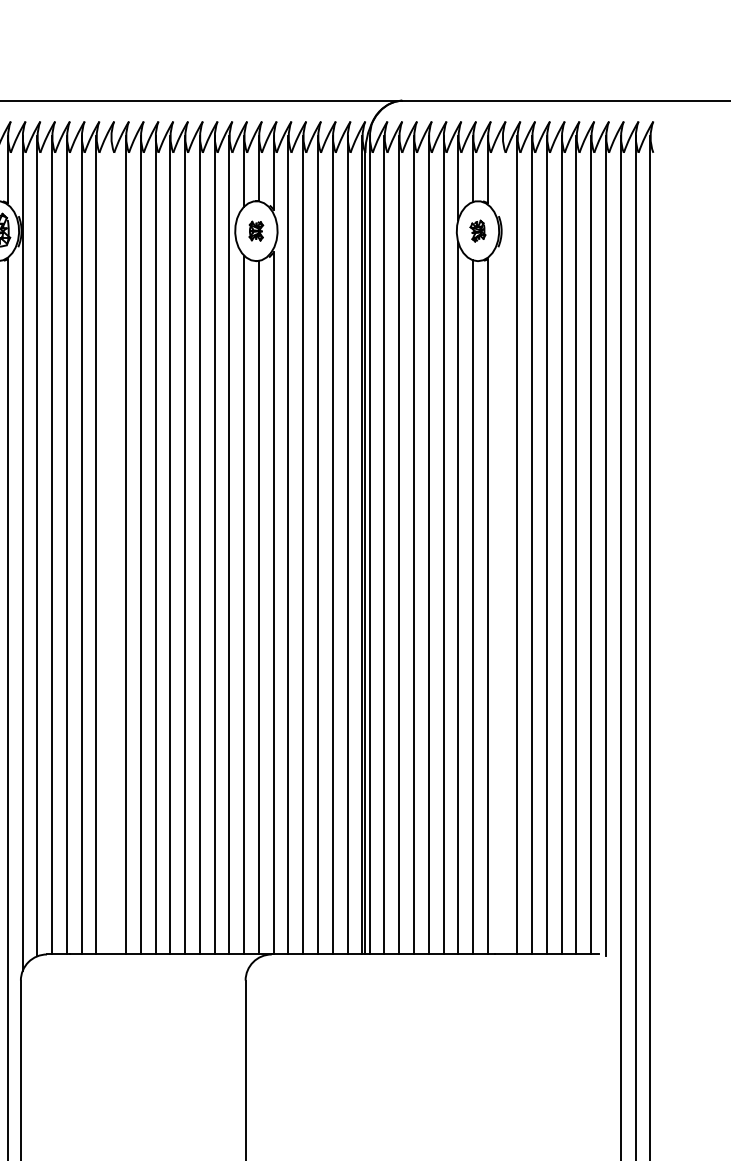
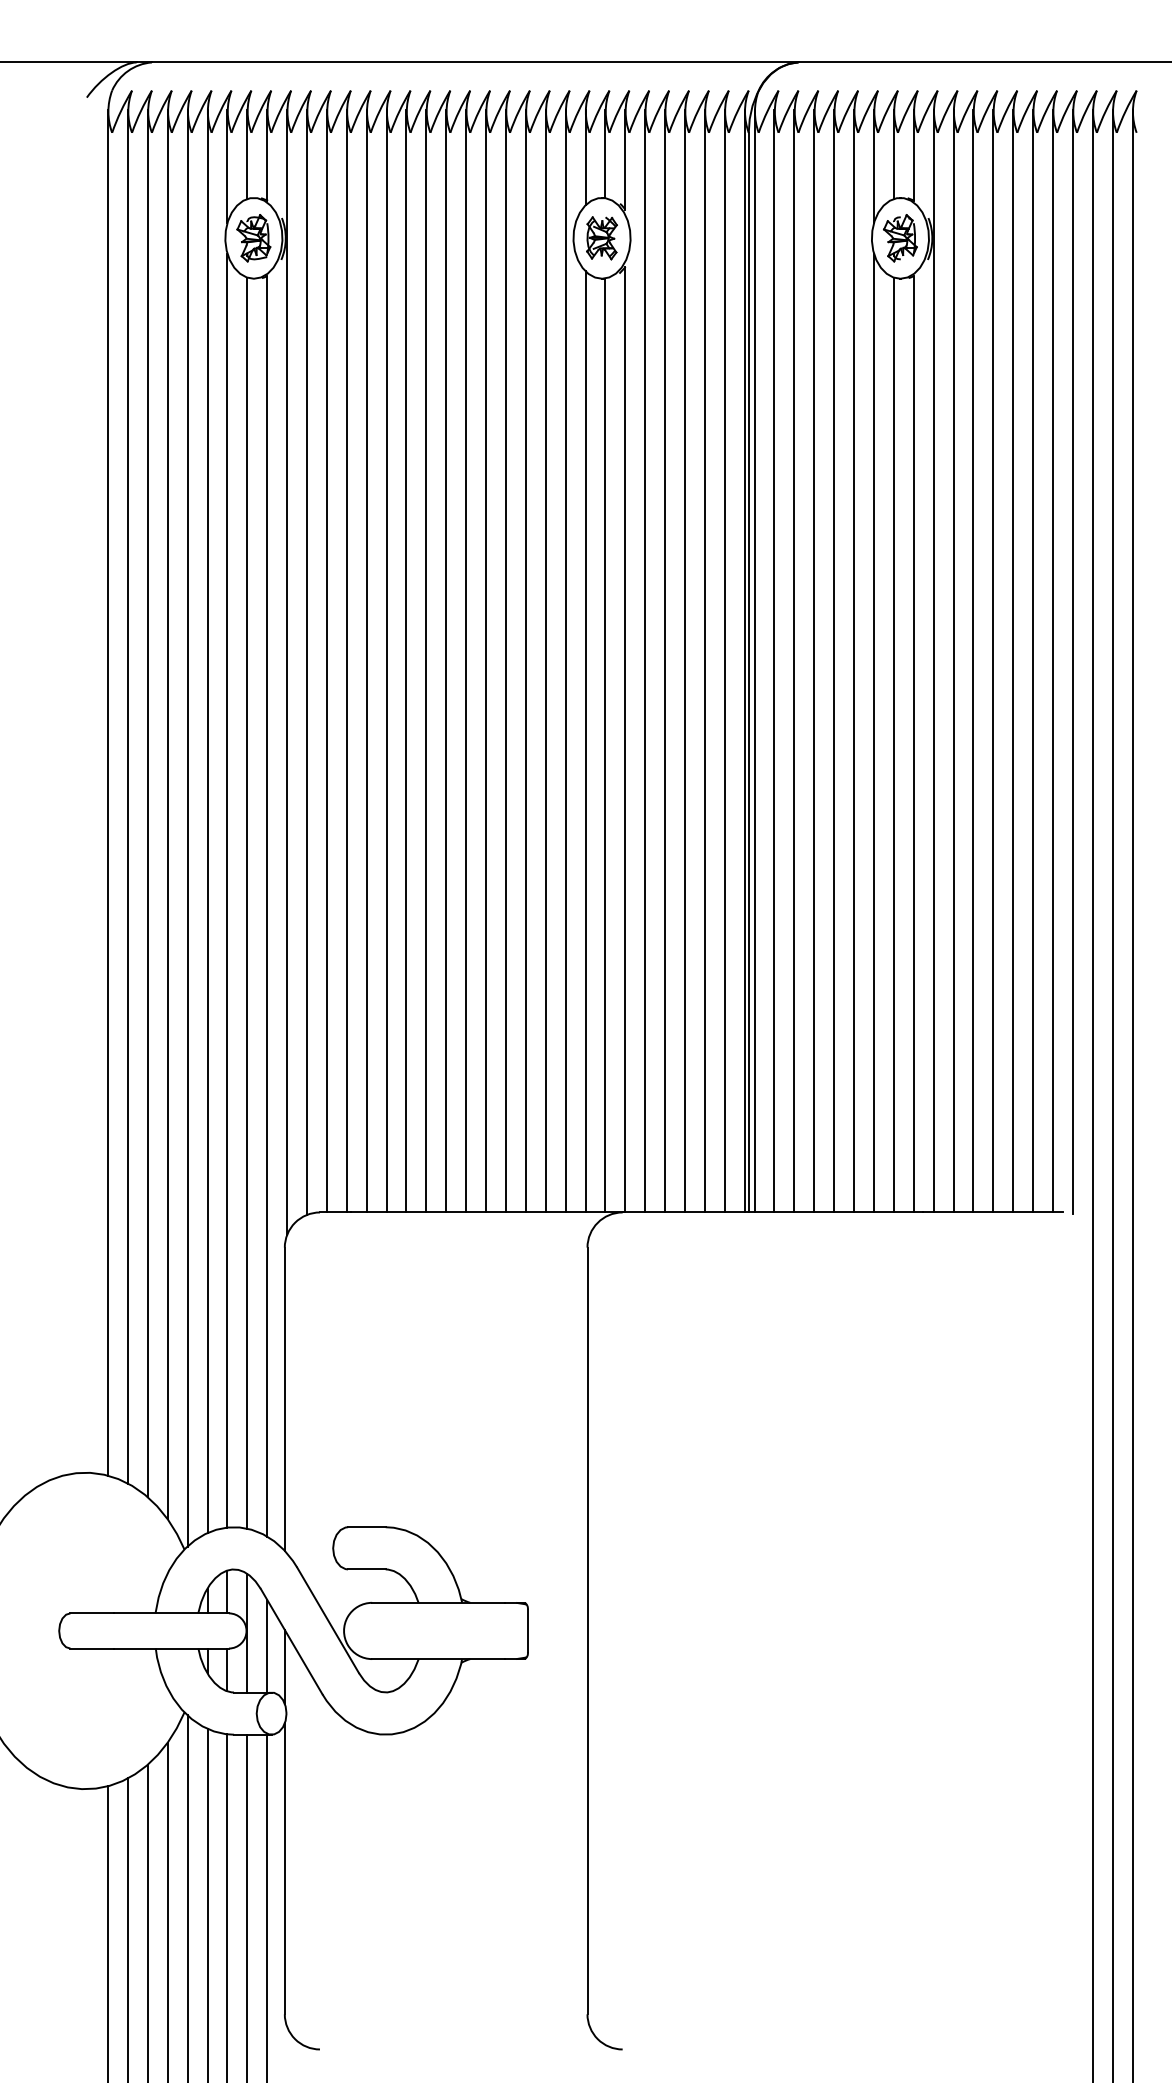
part: (256, 231) -> (601, 238), size x1.67
part: (478, 231) -> (900, 238), size x1.67
line: (111, 544) -> (406, 660), added
line: (502, 544) -> (933, 660), added

